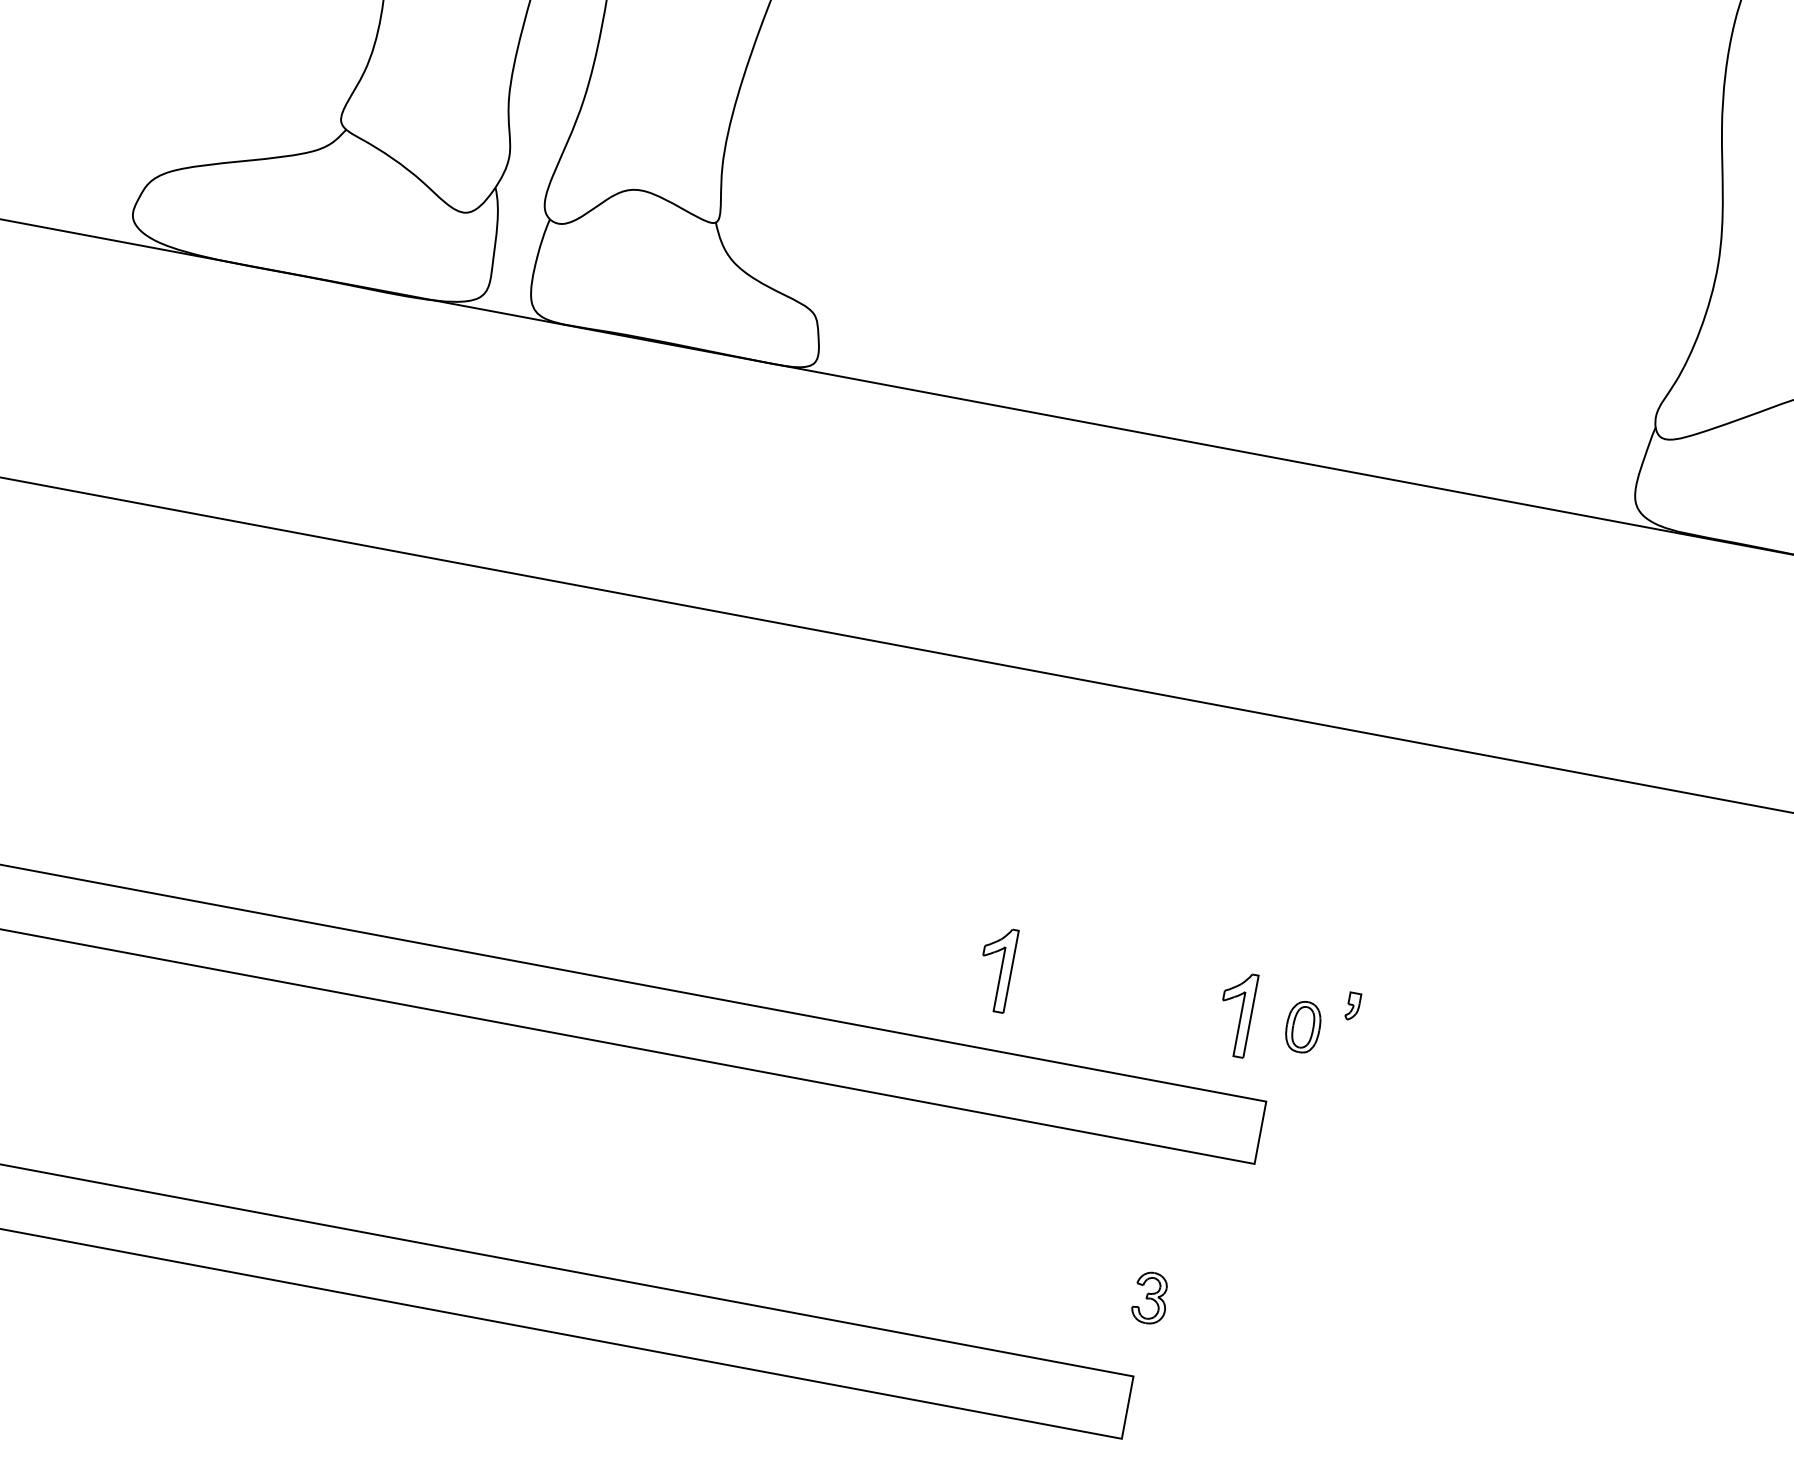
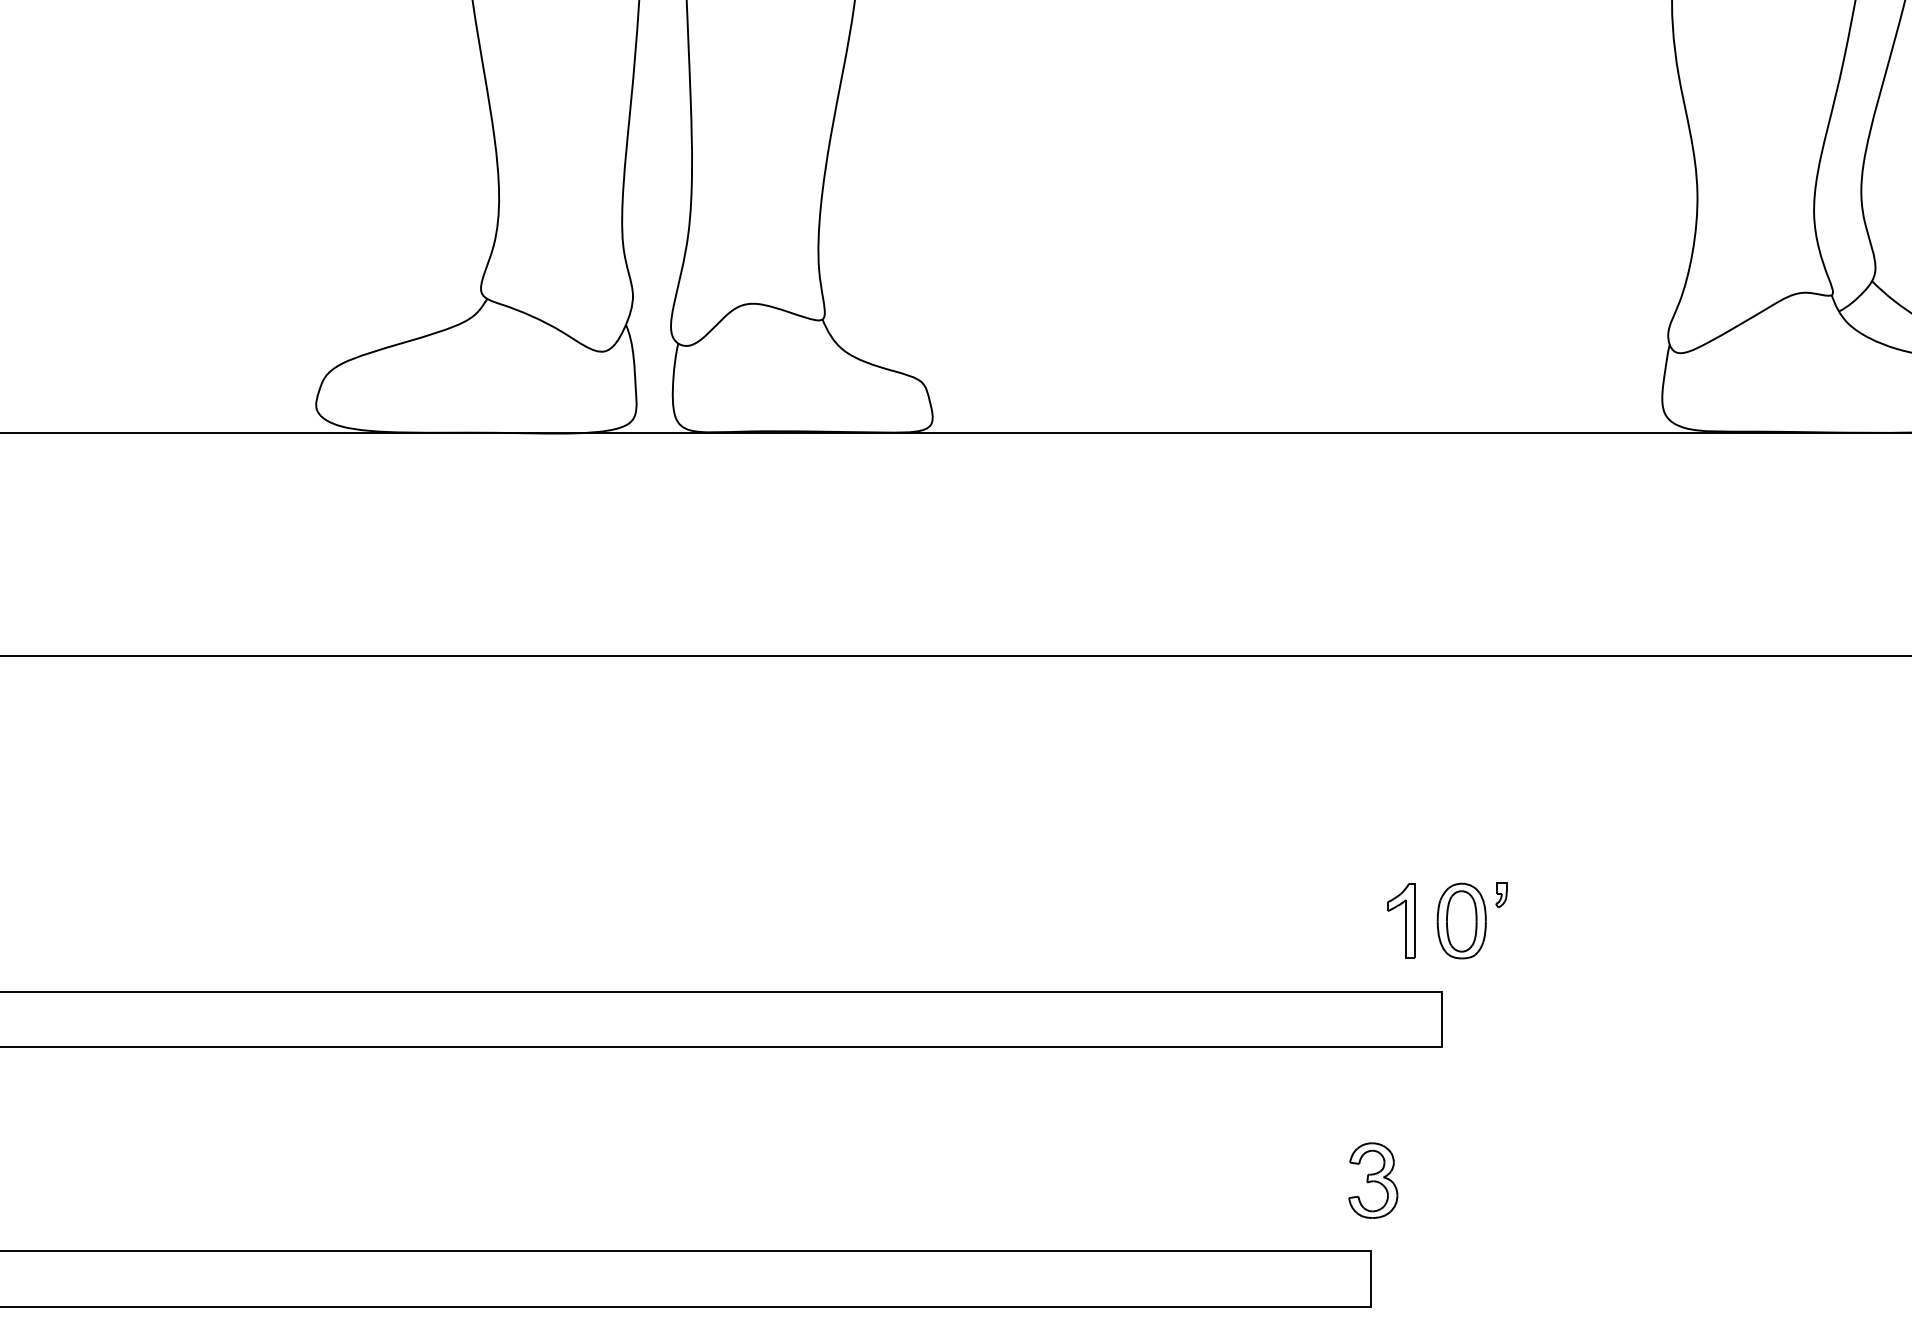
part: (996, 969) -> (1186, 920), removed
part: (1303, 1026) -> (1461, 920), size x1.67
part: (1150, 1298) -> (1373, 1180), size x1.67

